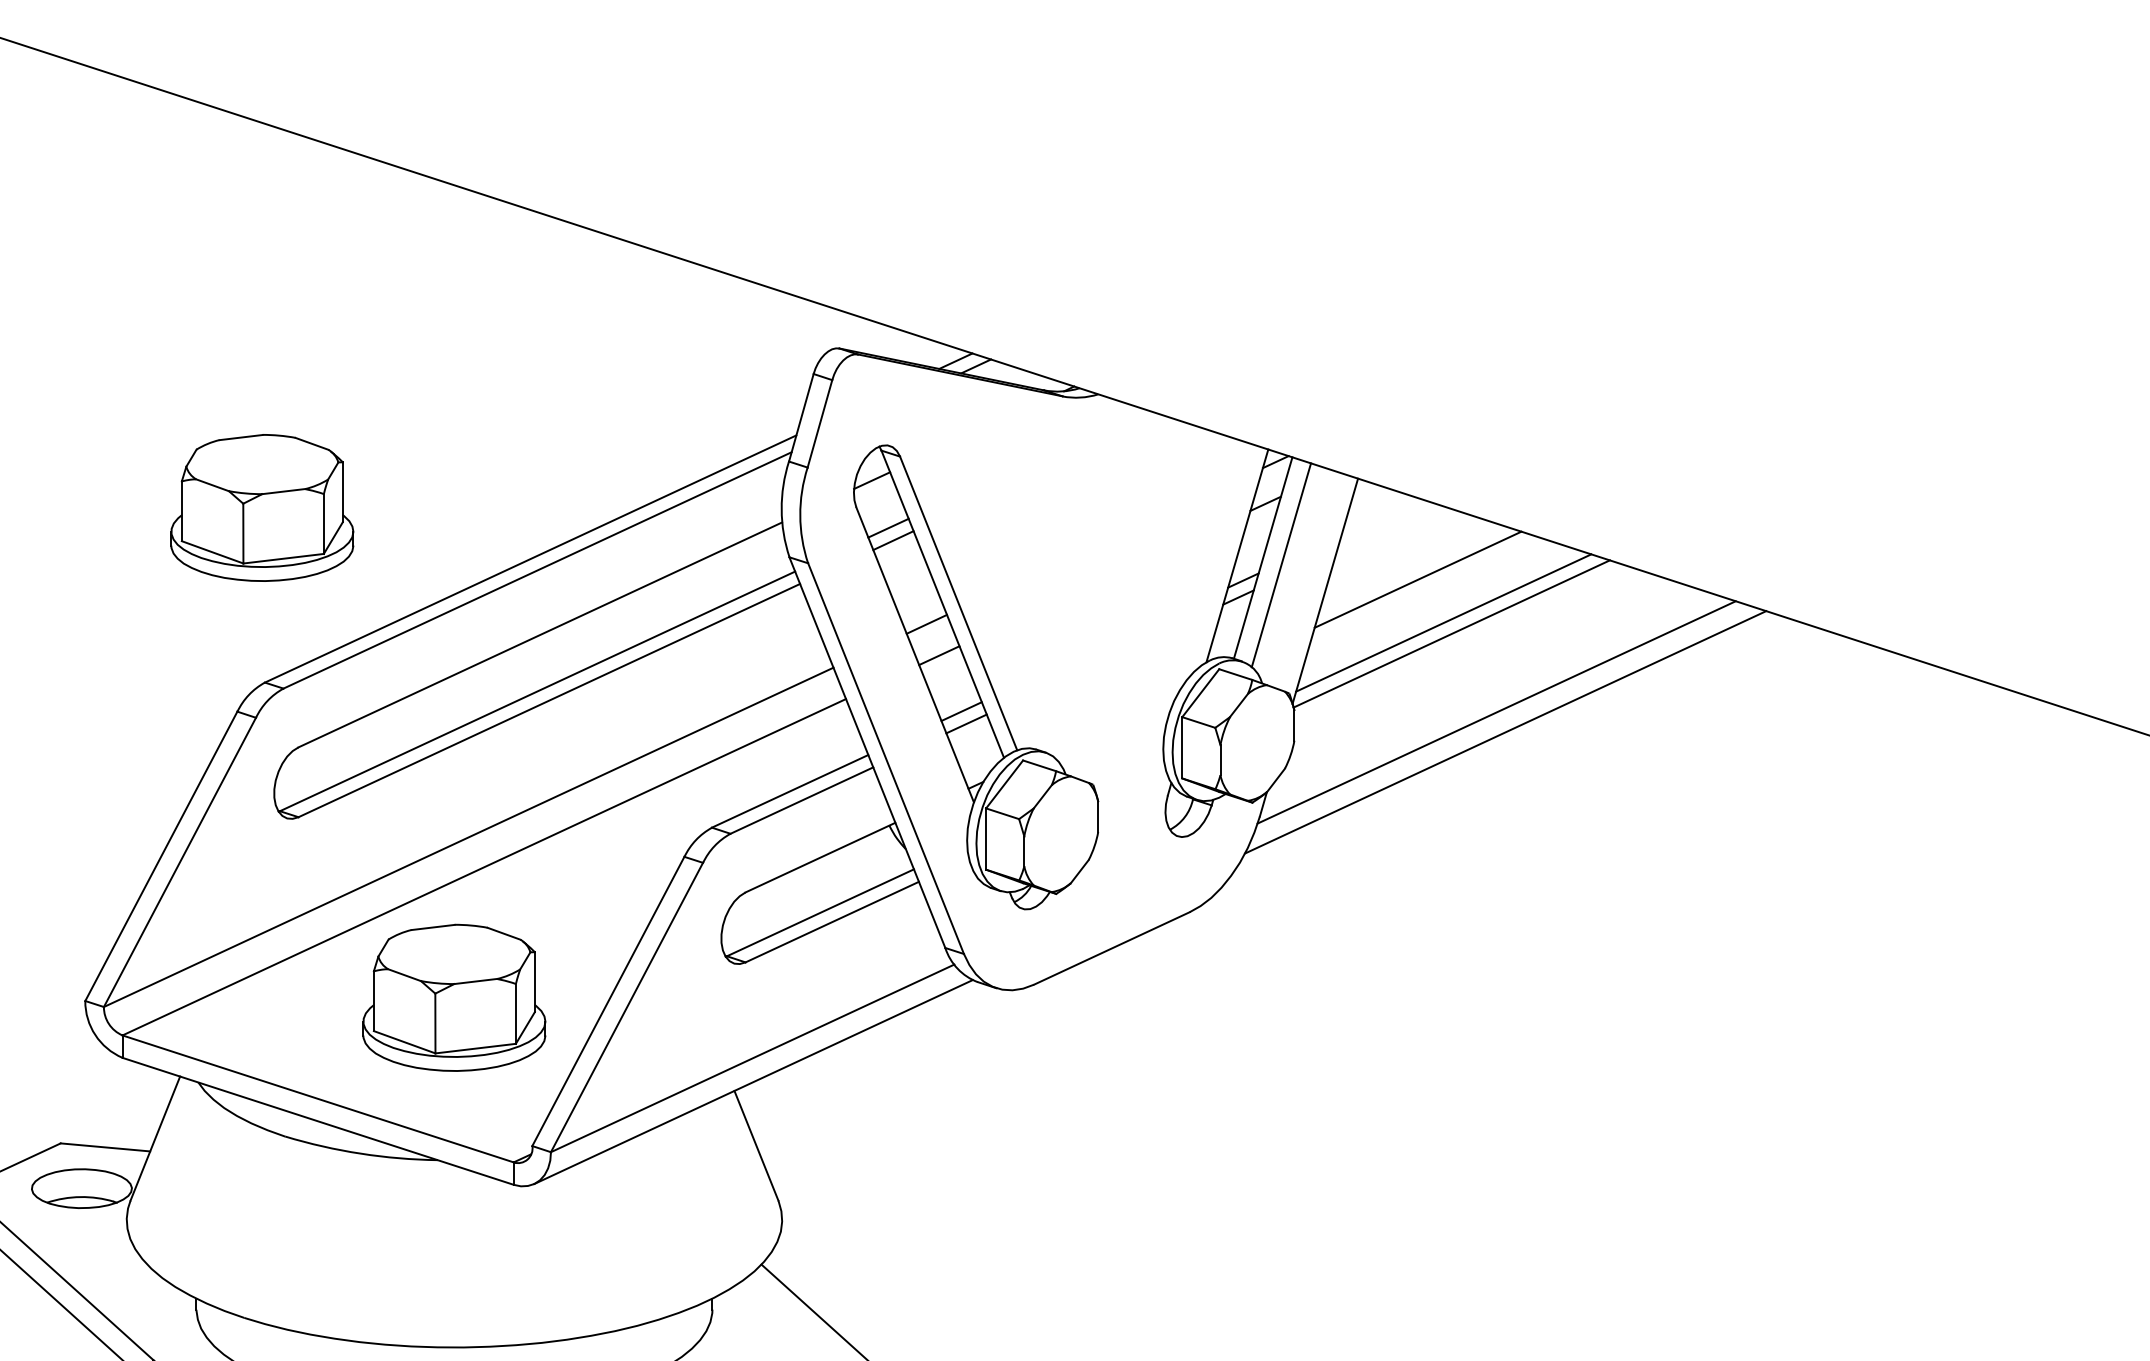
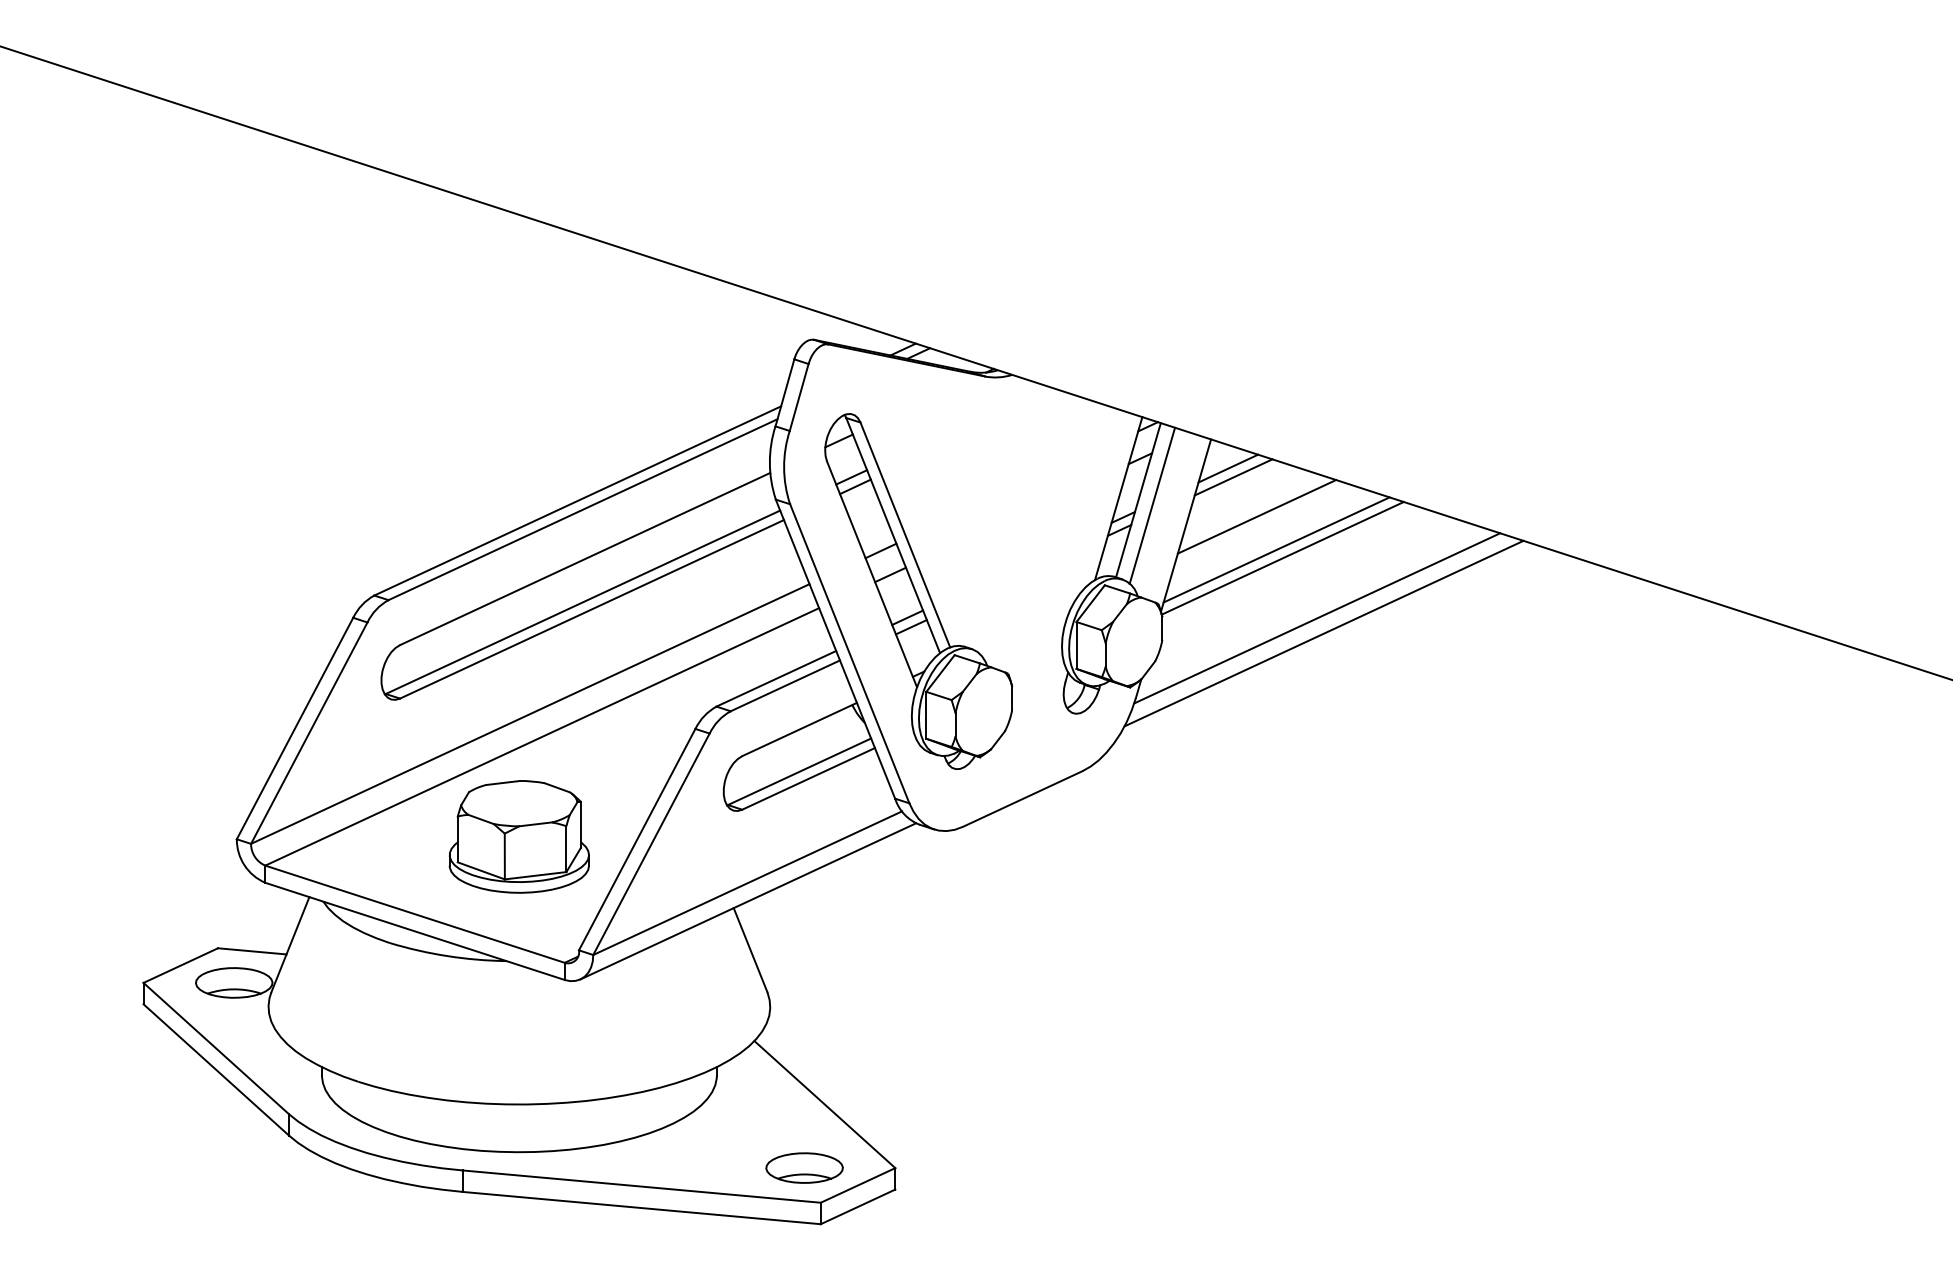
part: (261, 507) -> (371, 461), removed
line: (1380, 516) -> (1228, 468), added
line: (1387, 528) -> (1233, 477), added

